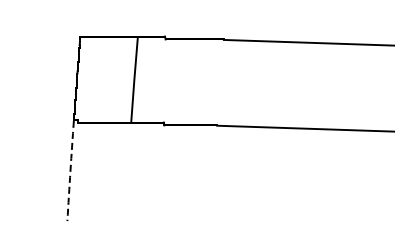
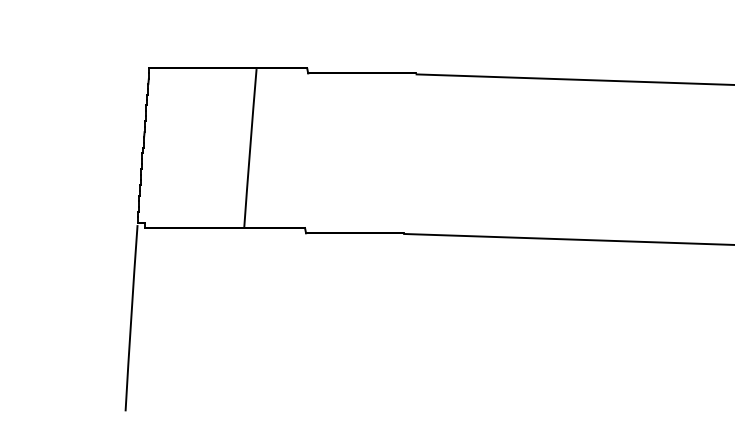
arc: (70, 171) -> (131, 319), dashed -> solid

